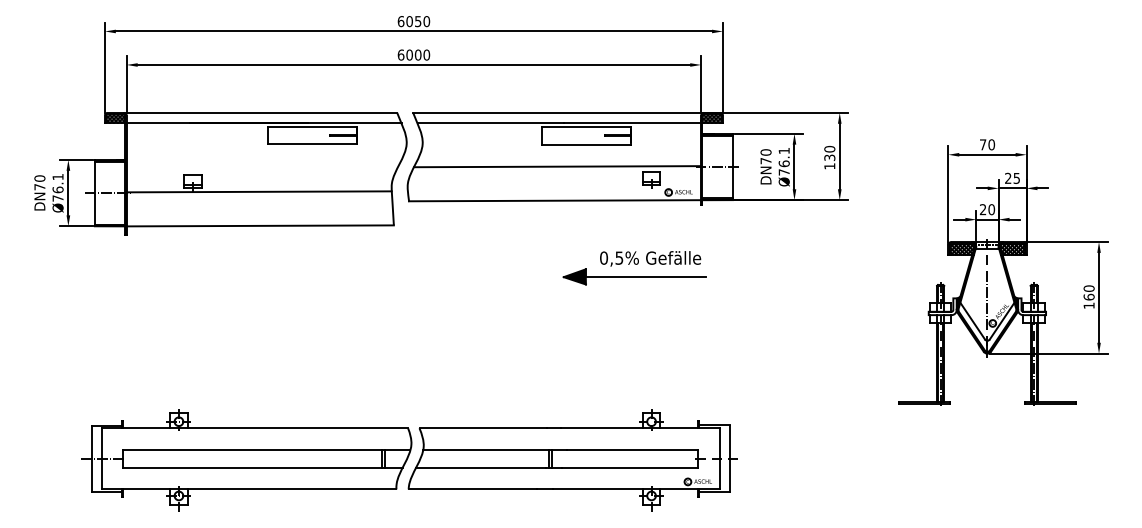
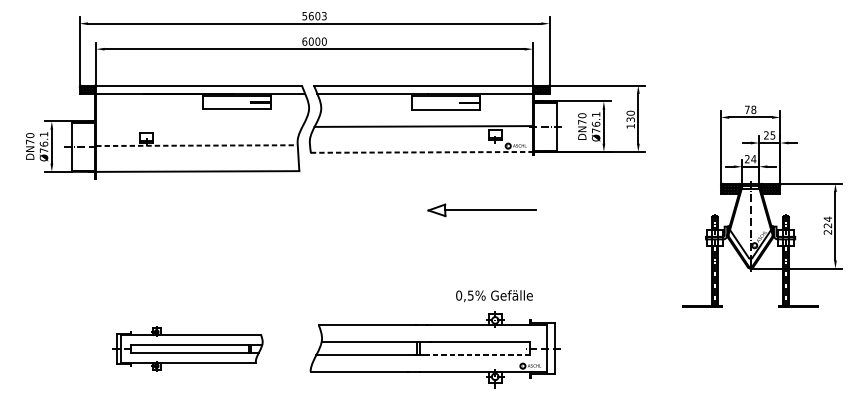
text: (413, 21) -> (314, 16), 6050 -> 5603
text: (991, 144) -> (753, 109), 70 -> 78
line: (259, 191) -> (197, 145), solid -> dashed
line: (555, 200) -> (422, 152), solid -> dashed
text: (991, 209) -> (753, 159), 20 -> 24
text: (650, 258) -> (494, 295), moved
fill: (574, 276) -> (436, 210), removed
text: (1088, 296) -> (827, 225), 160 -> 224
part: (246, 460) -> (187, 349), size x0.6
line: (629, 467) -> (478, 355), solid -> dashed

